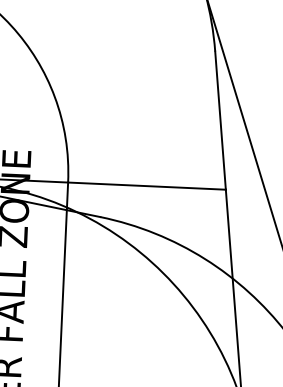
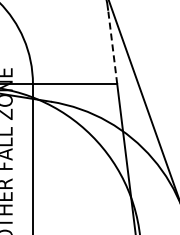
line: (220, 120) -> (112, 47), solid -> dashed

